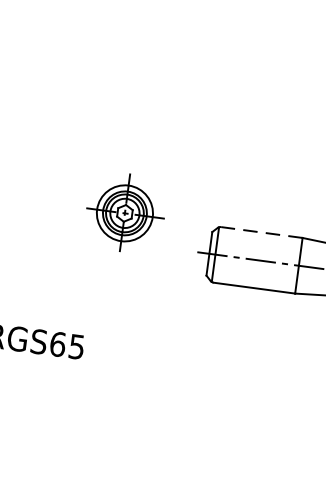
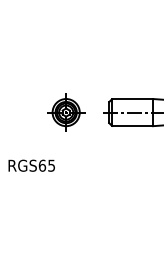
part: (125, 213) -> (66, 112), moved
line: (262, 233) -> (133, 99), dashed -> solid

